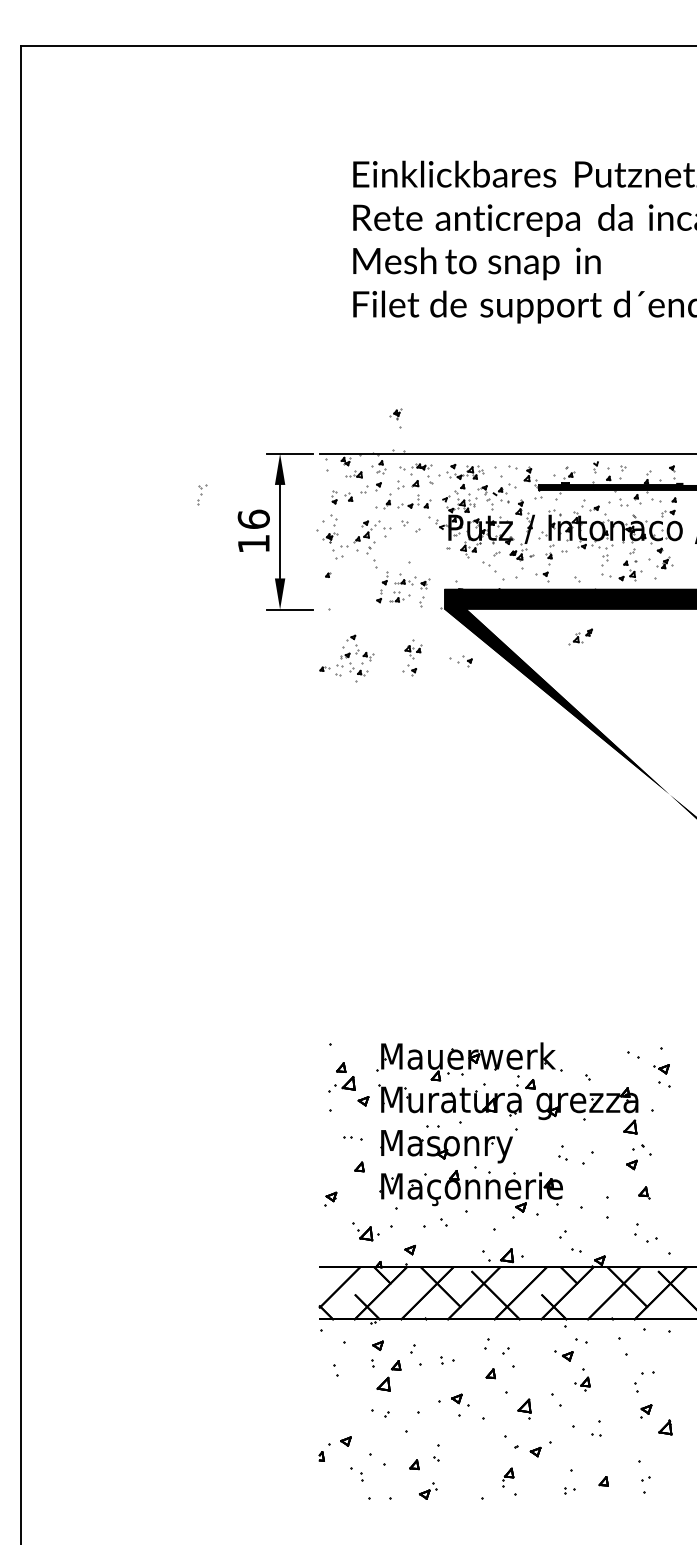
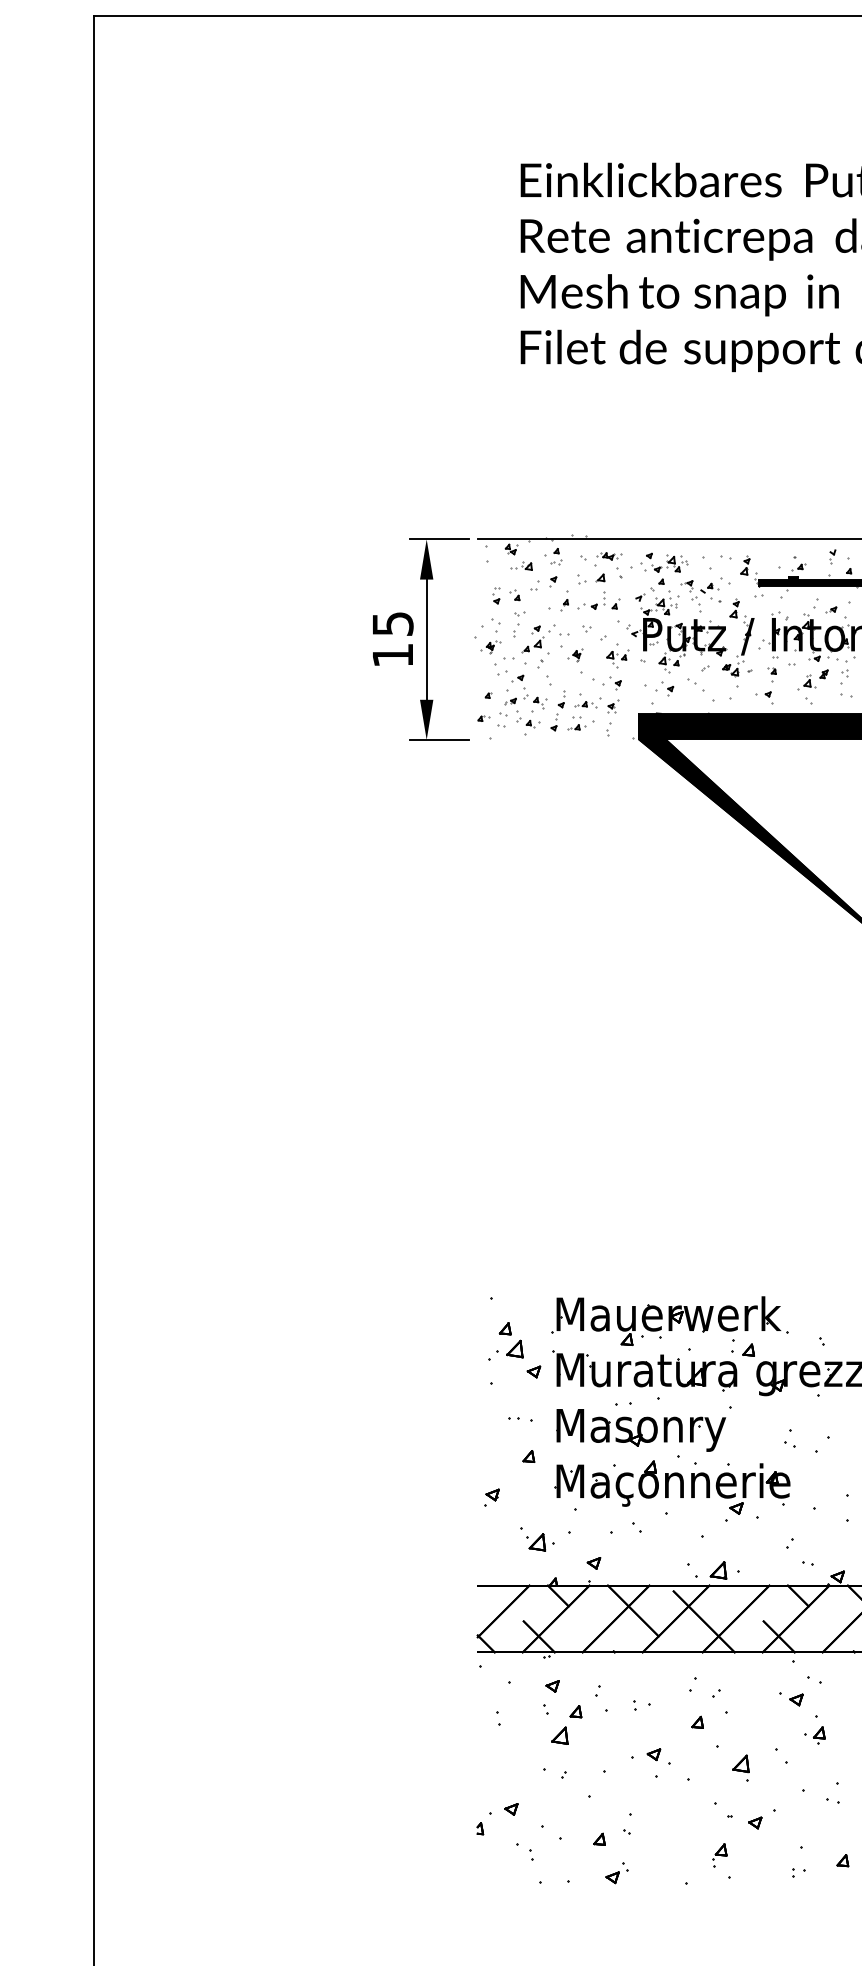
part: (395, 418) -> (575, 661), moved
part: (202, 494) -> (519, 624), moved
text: (253, 518) -> (392, 622), 16 -> 15
part: (580, 636) -> (812, 679), moved
part: (412, 657) -> (616, 666), moved
part: (346, 658) -> (512, 705), moved
part: (460, 661) -> (658, 689), moved

